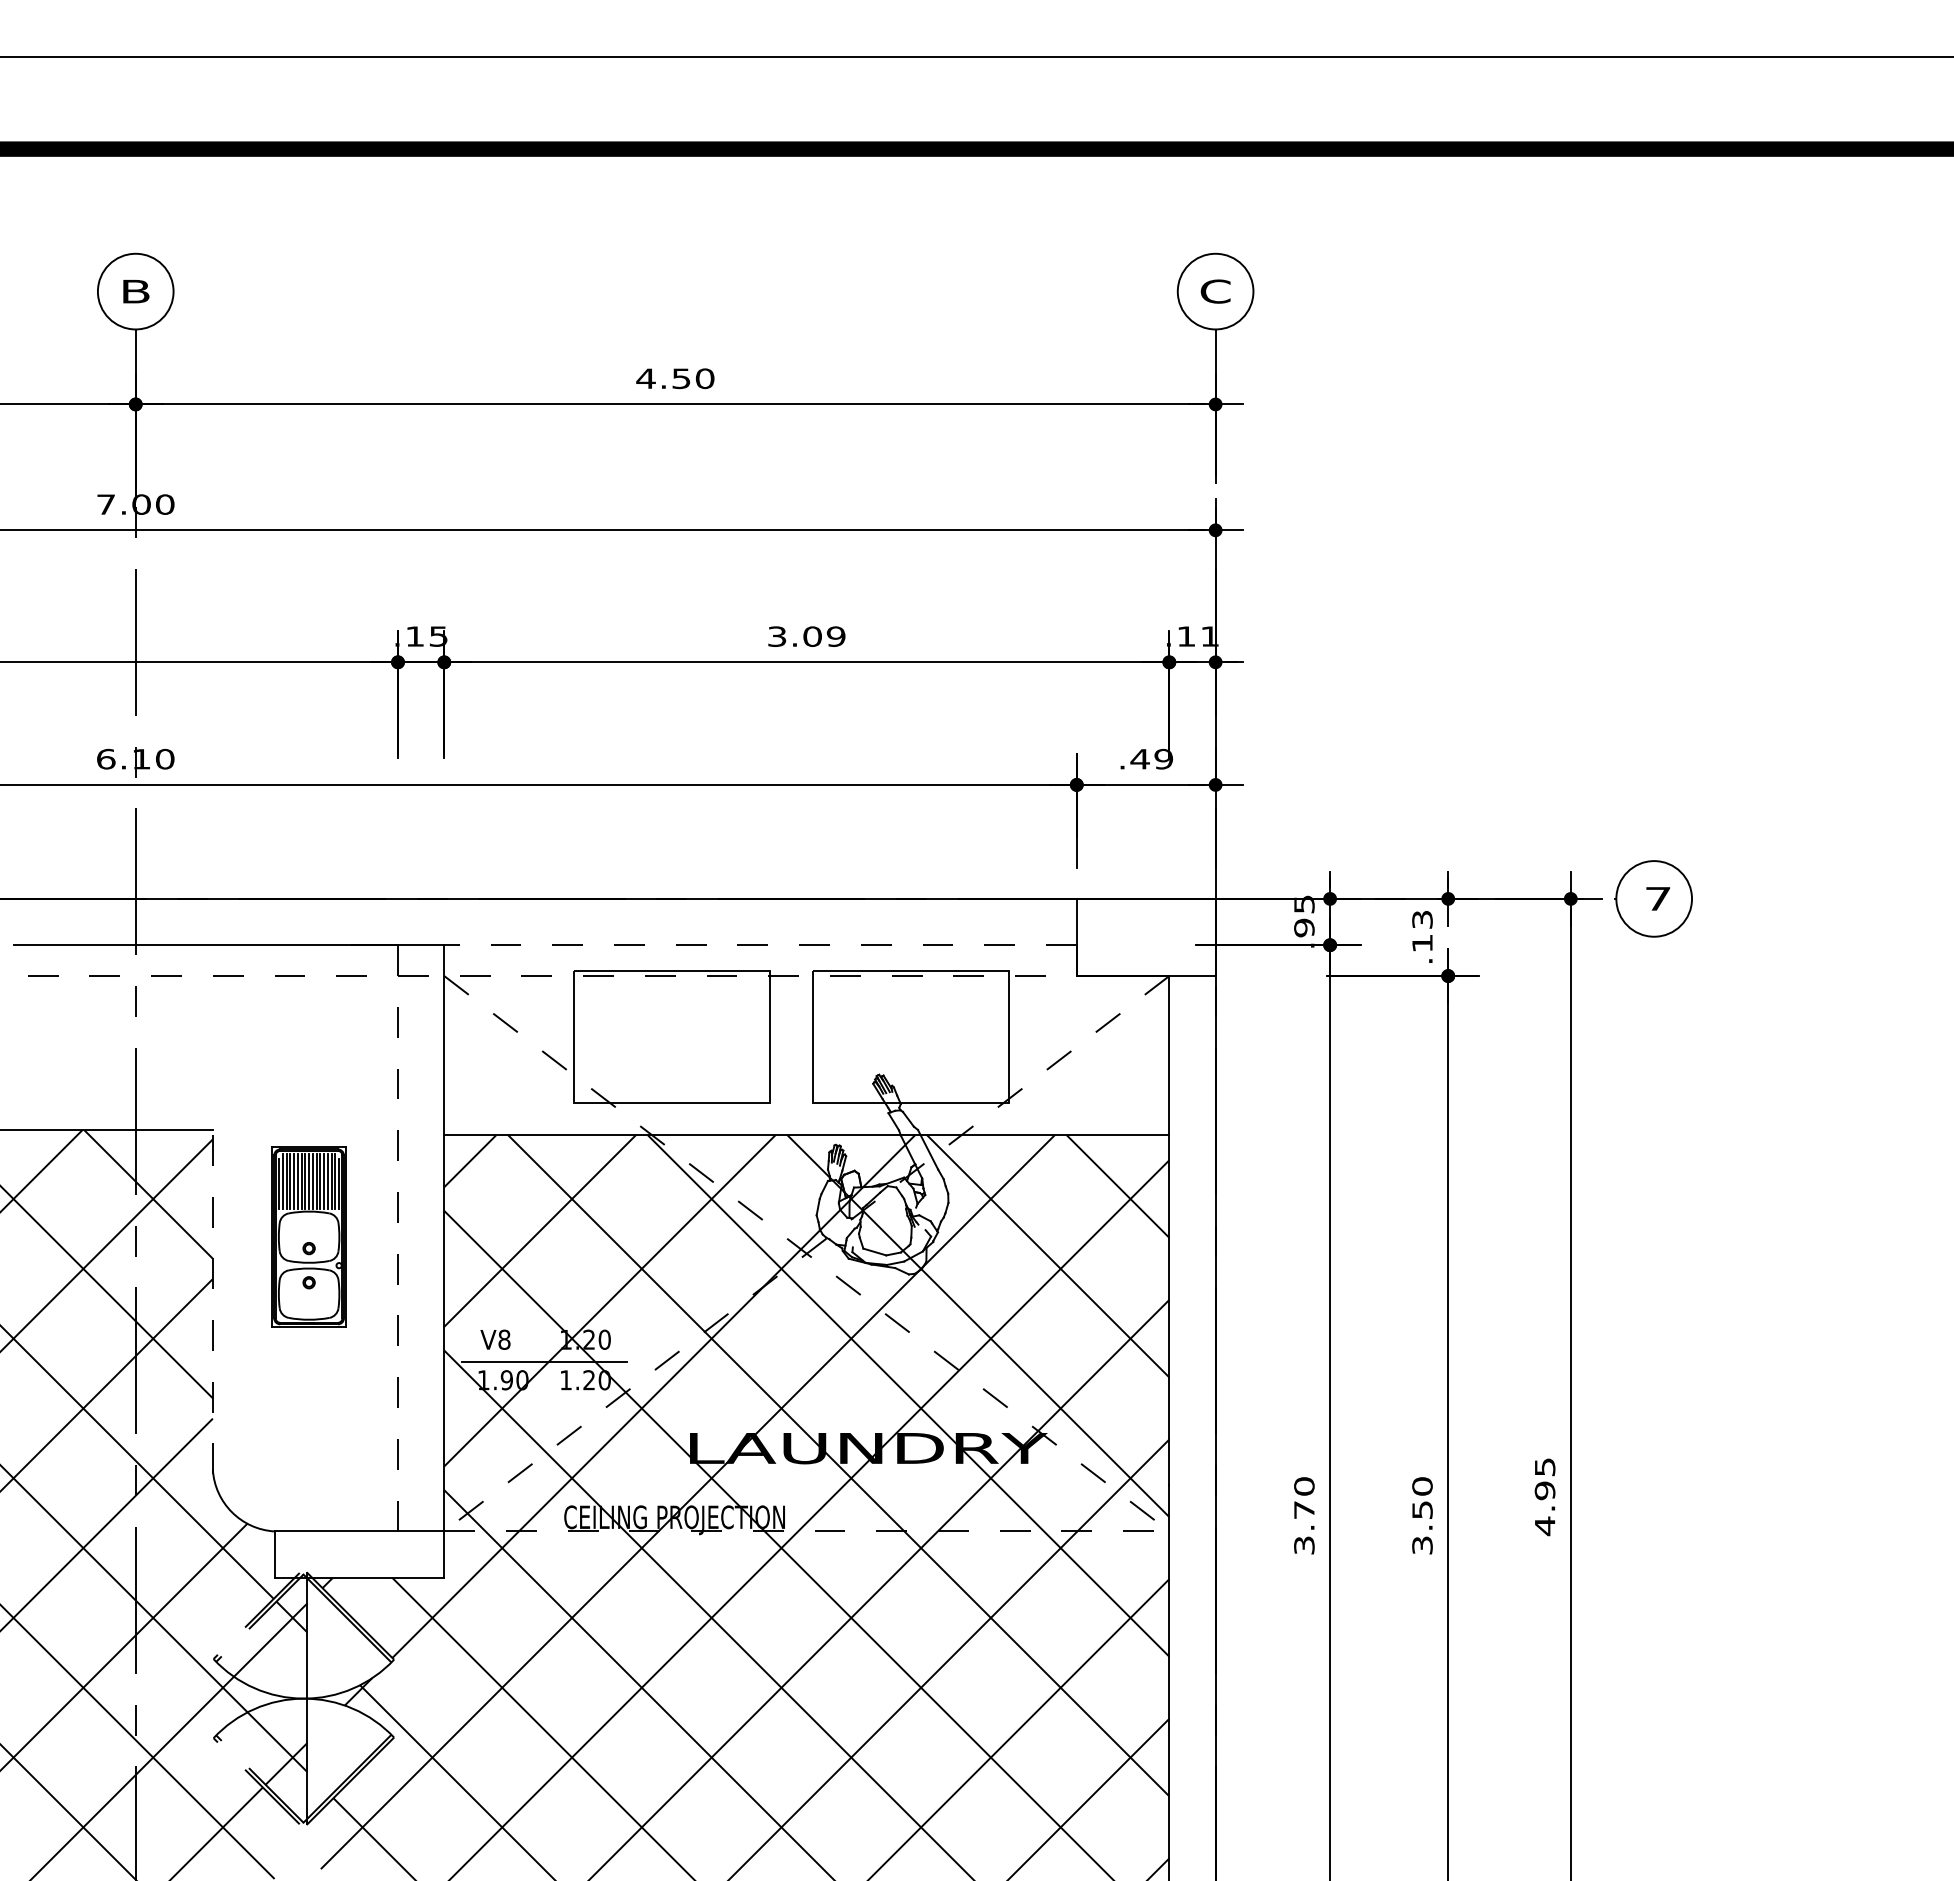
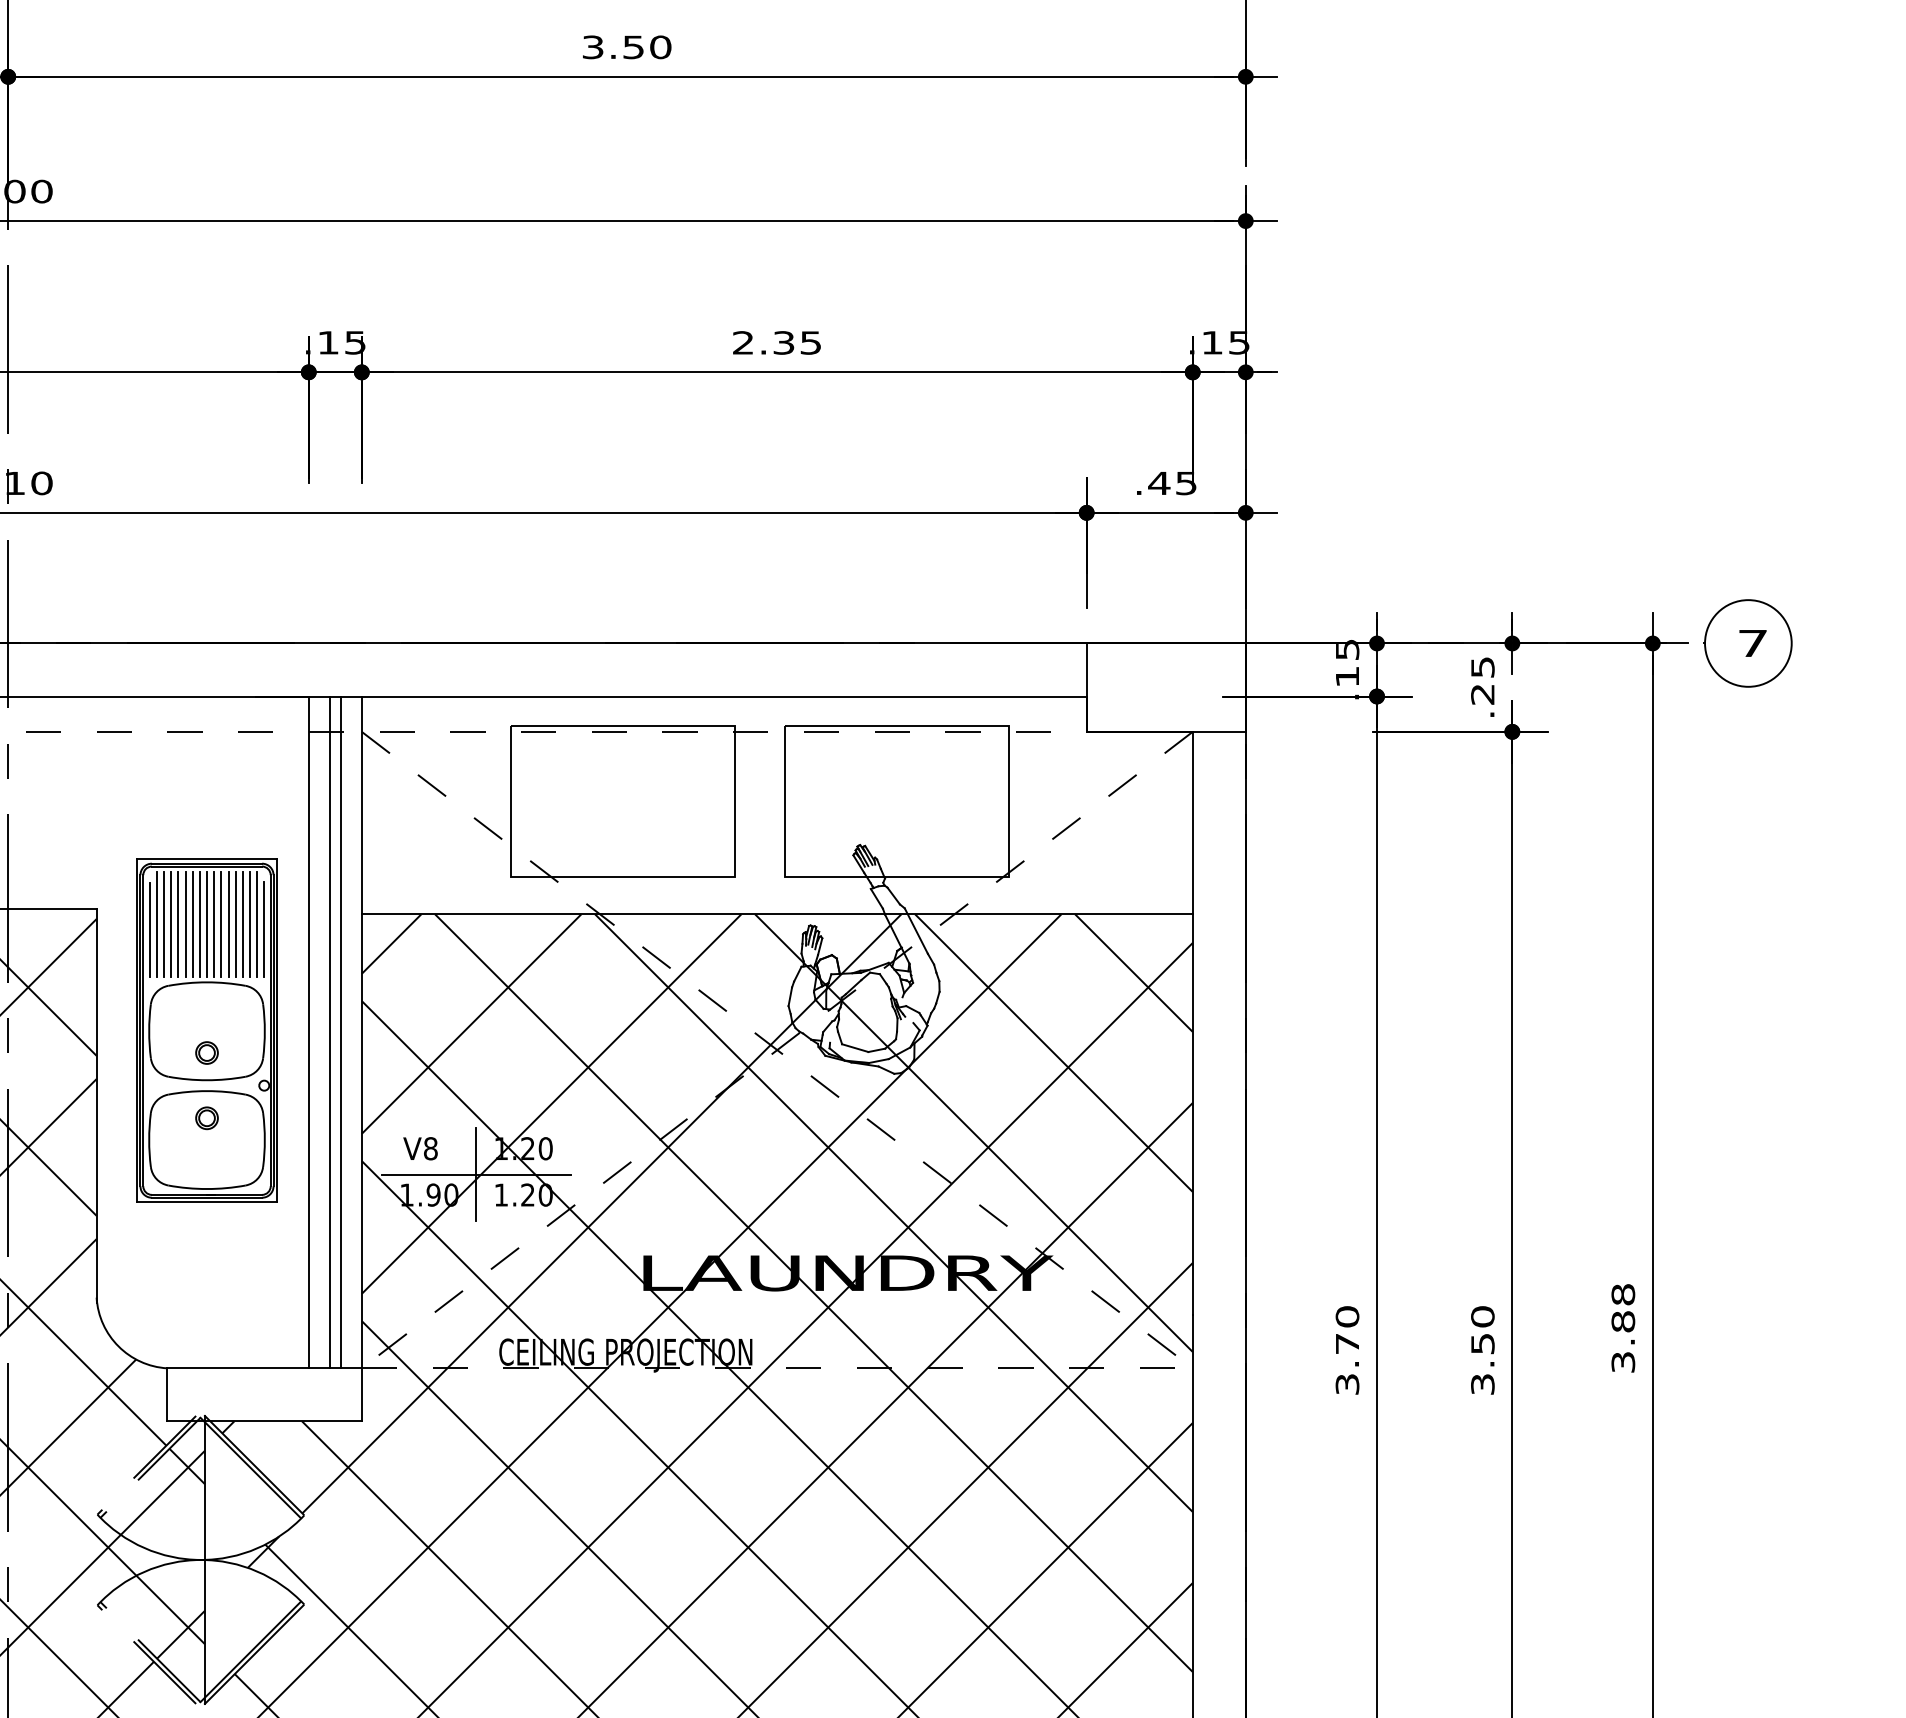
text: (645, 378) -> (592, 47), 4.50 -> 3.50
text: (806, 636) -> (776, 342), 3.09 -> 2.35
text: (1209, 636) -> (1238, 342), .11 -> .15
text: (1163, 758) -> (1186, 482), .49 -> .45
text: (1304, 927) -> (1347, 676), .95 -> .15
text: (1422, 931) -> (1482, 680), .13 -> .25
line: (760, 945) -> (724, 696), dashed -> solid
part: (308, 1236) -> (206, 1030), size x1.67
line: (398, 1237) -> (309, 1031), dashed -> solid
line: (416, 1238) -> (329, 1032), added
line: (425, 1238) -> (340, 1032), added
line: (212, 1301) -> (96, 1104), dashed -> solid
line: (544, 1362) -> (476, 1174), added
text: (1544, 1497) -> (1622, 1329), 4.95 -> 3.88

